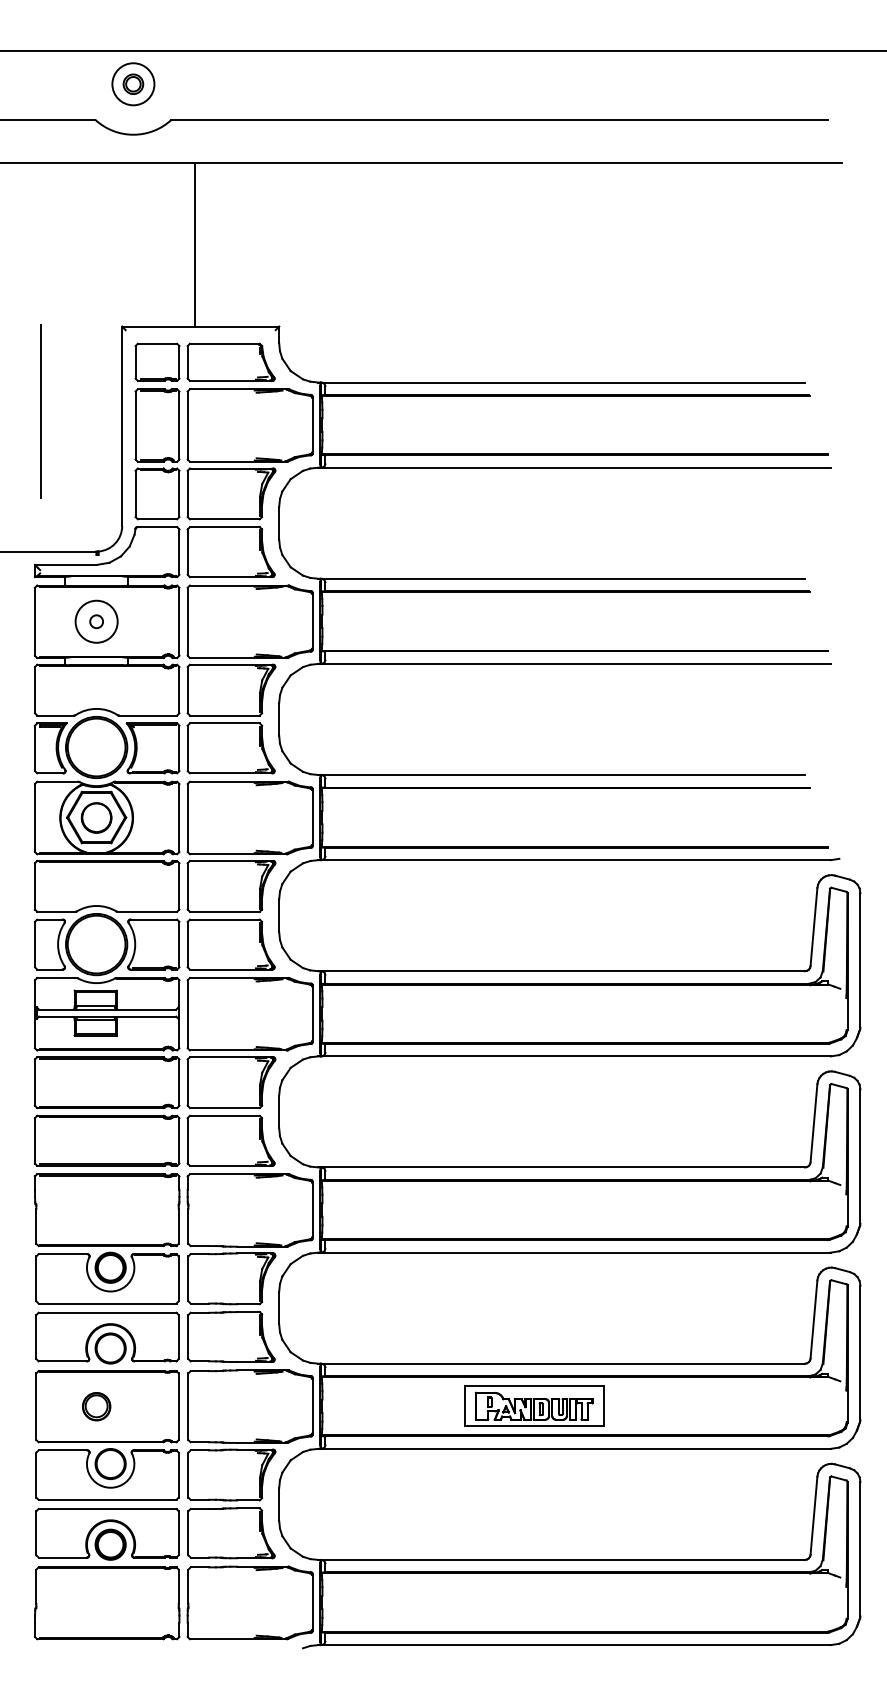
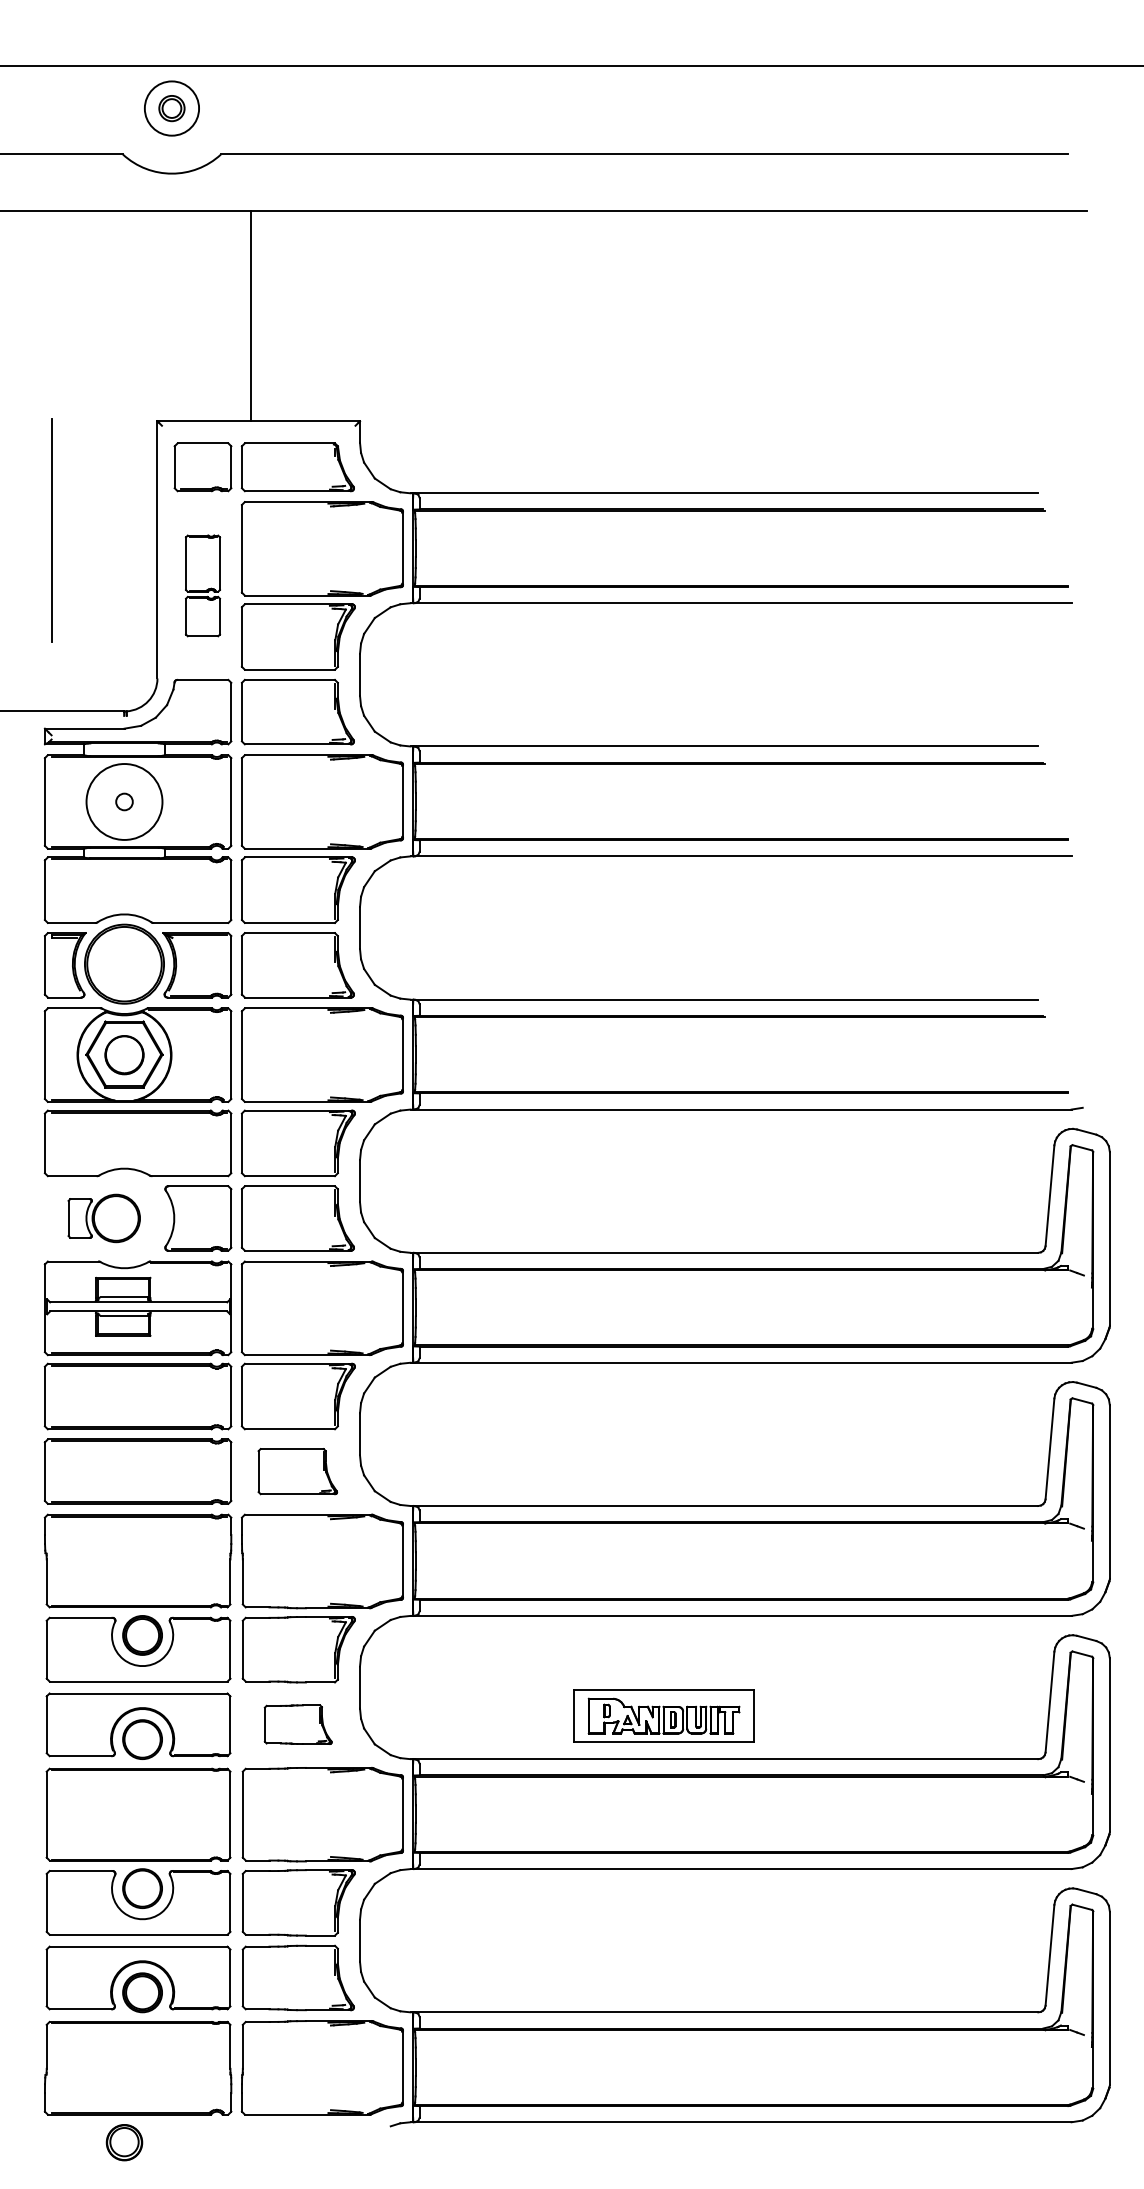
part: (157, 453) -> (202, 585), size x0.6
circle: (96, 621) -> (124, 801), size x1.4
part: (80, 944) -> (103, 1218), size x0.6
part: (230, 1140) -> (297, 1471), size x0.7
part: (230, 1336) -> (297, 1724), size x0.6
part: (533, 1405) -> (663, 1715), moved
part: (96, 1406) -> (124, 2142), moved

